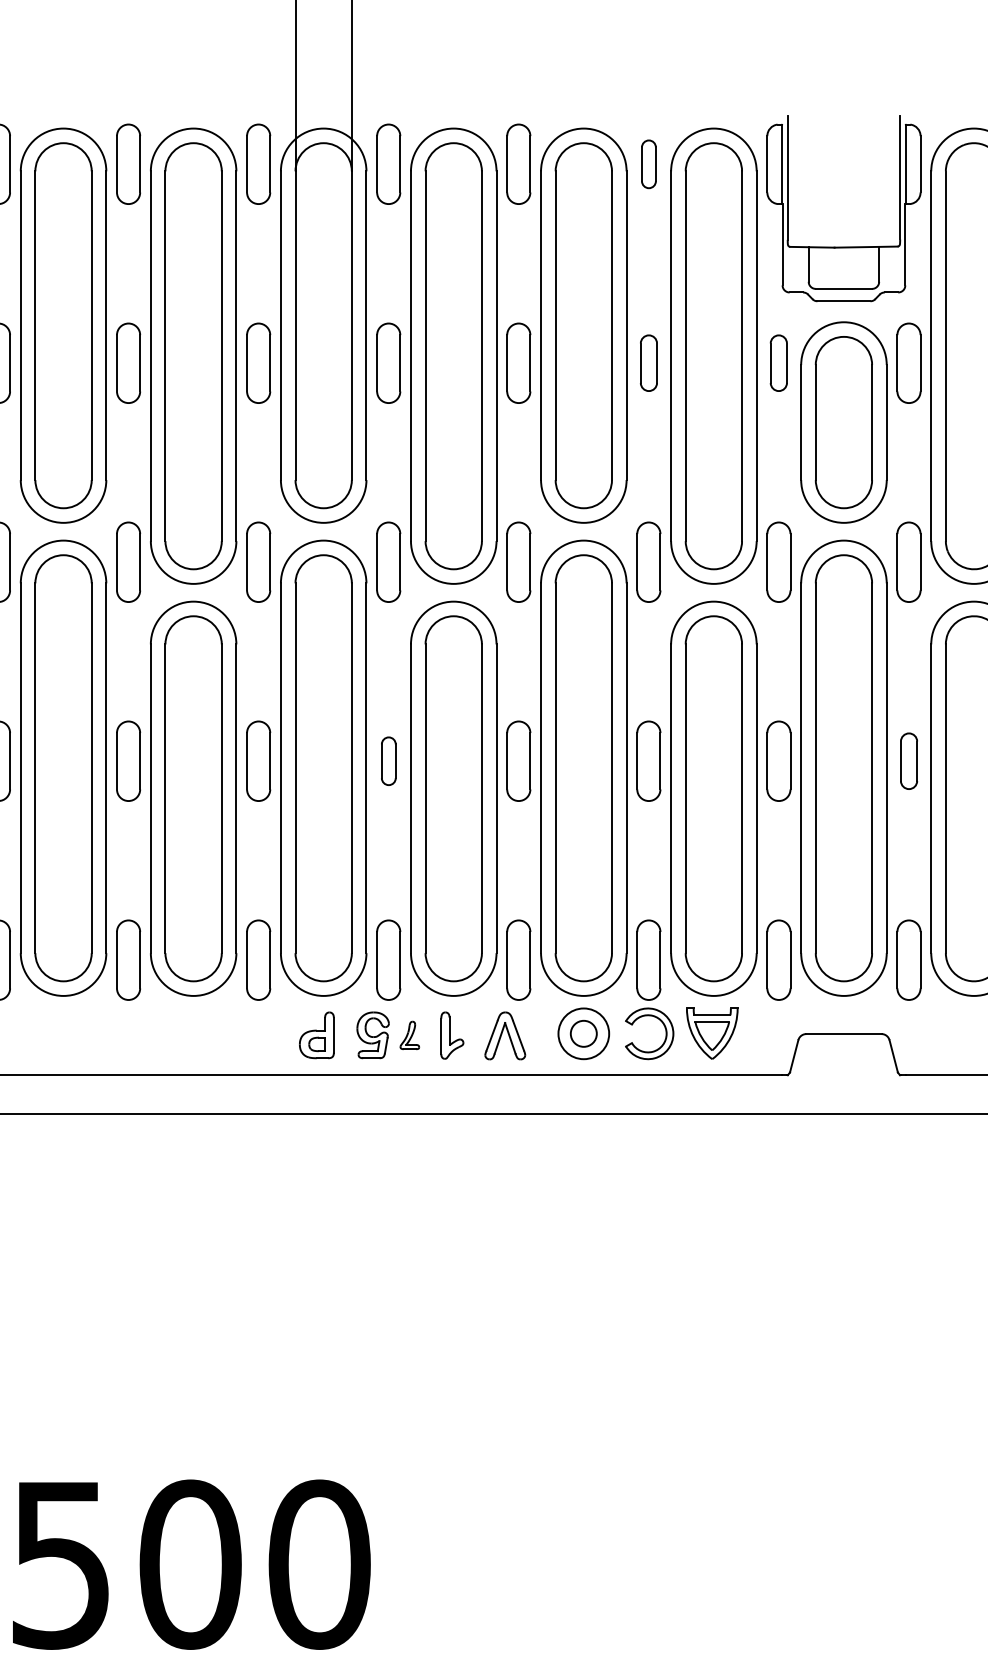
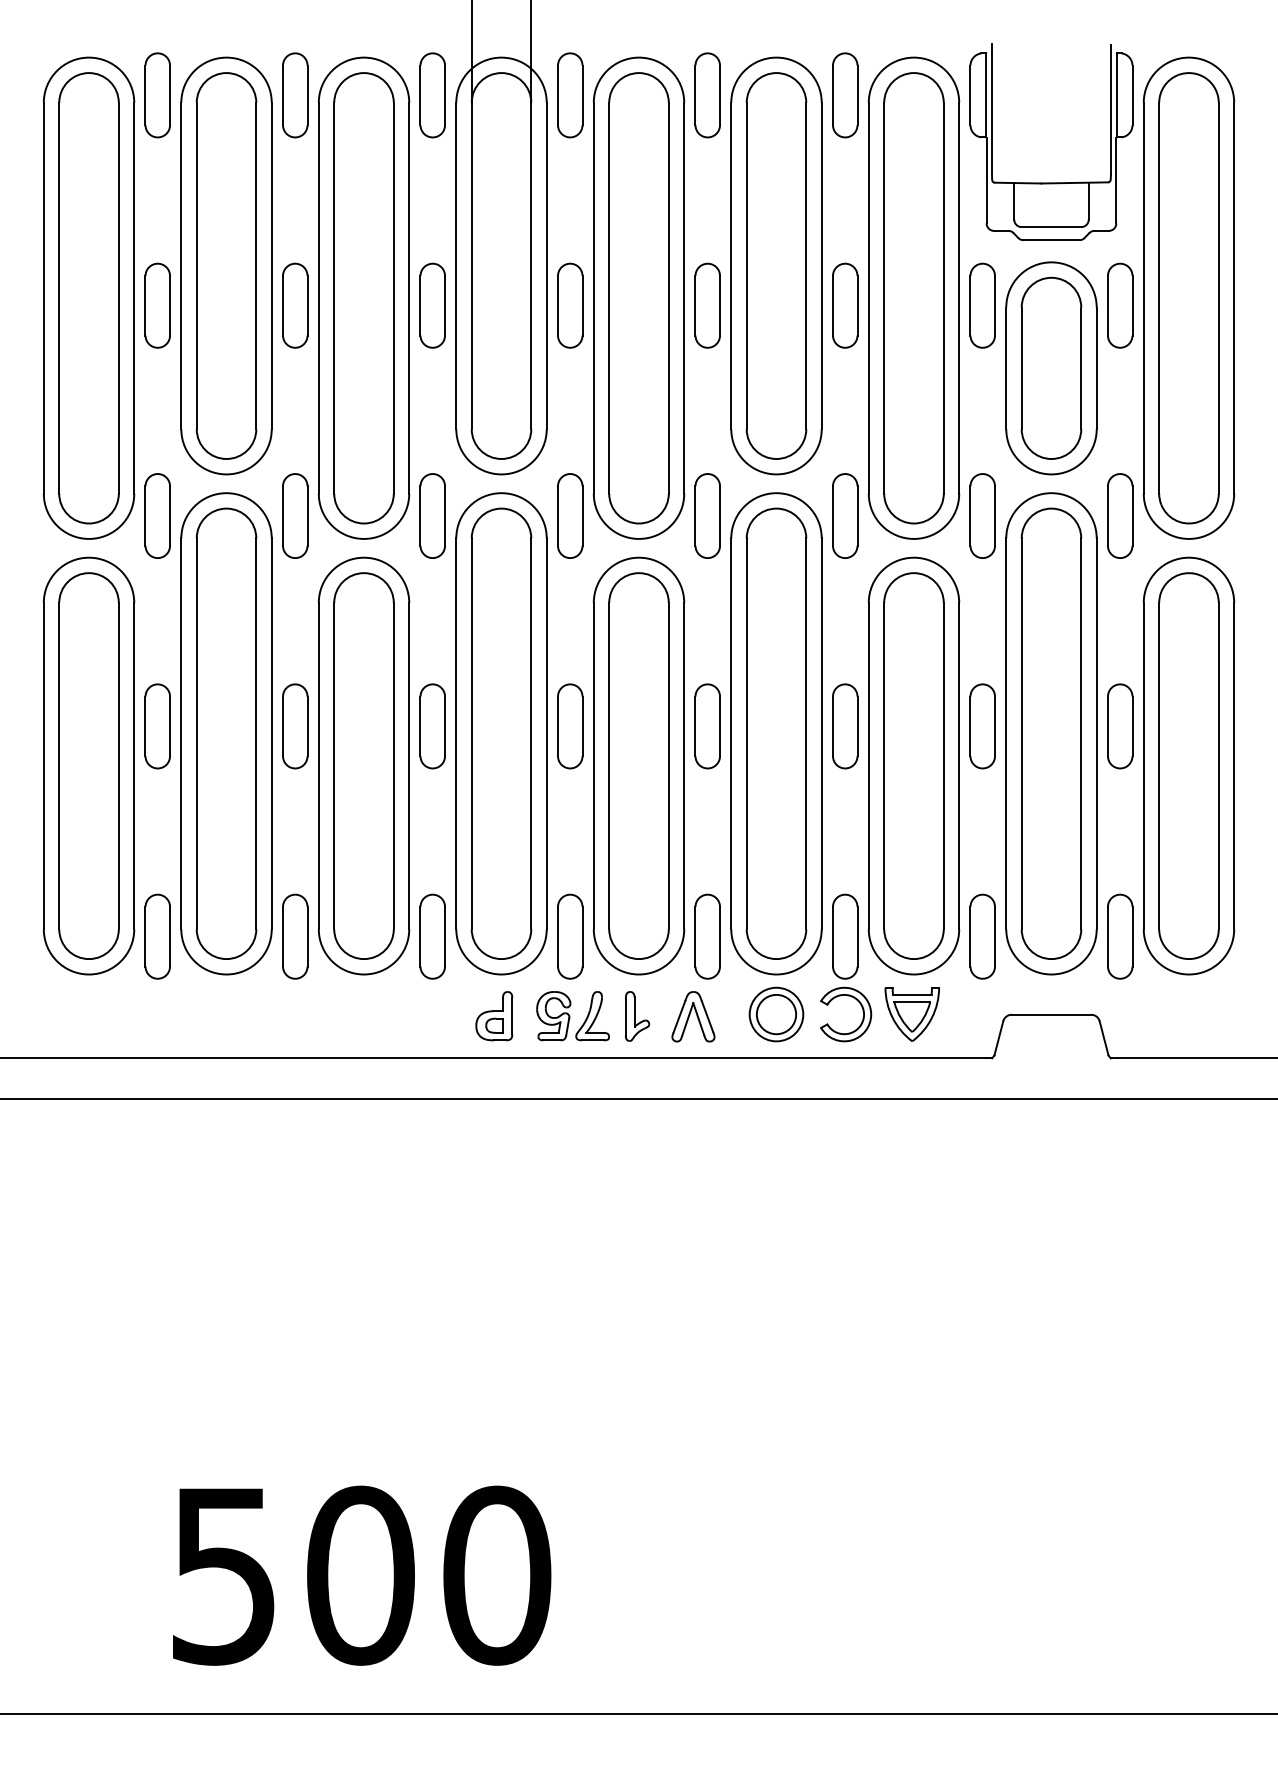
part: (649, 164) -> (845, 95), size x1.67
part: (649, 363) -> (845, 305), size x1.43
part: (778, 363) -> (982, 305), size x1.43
part: (388, 761) -> (570, 726), size x1.67
part: (909, 761) -> (1120, 726), size x1.43
circle: (583, 1033) -> (776, 1014), size x1.43
part: (409, 1035) -> (592, 1016), size x1.67

